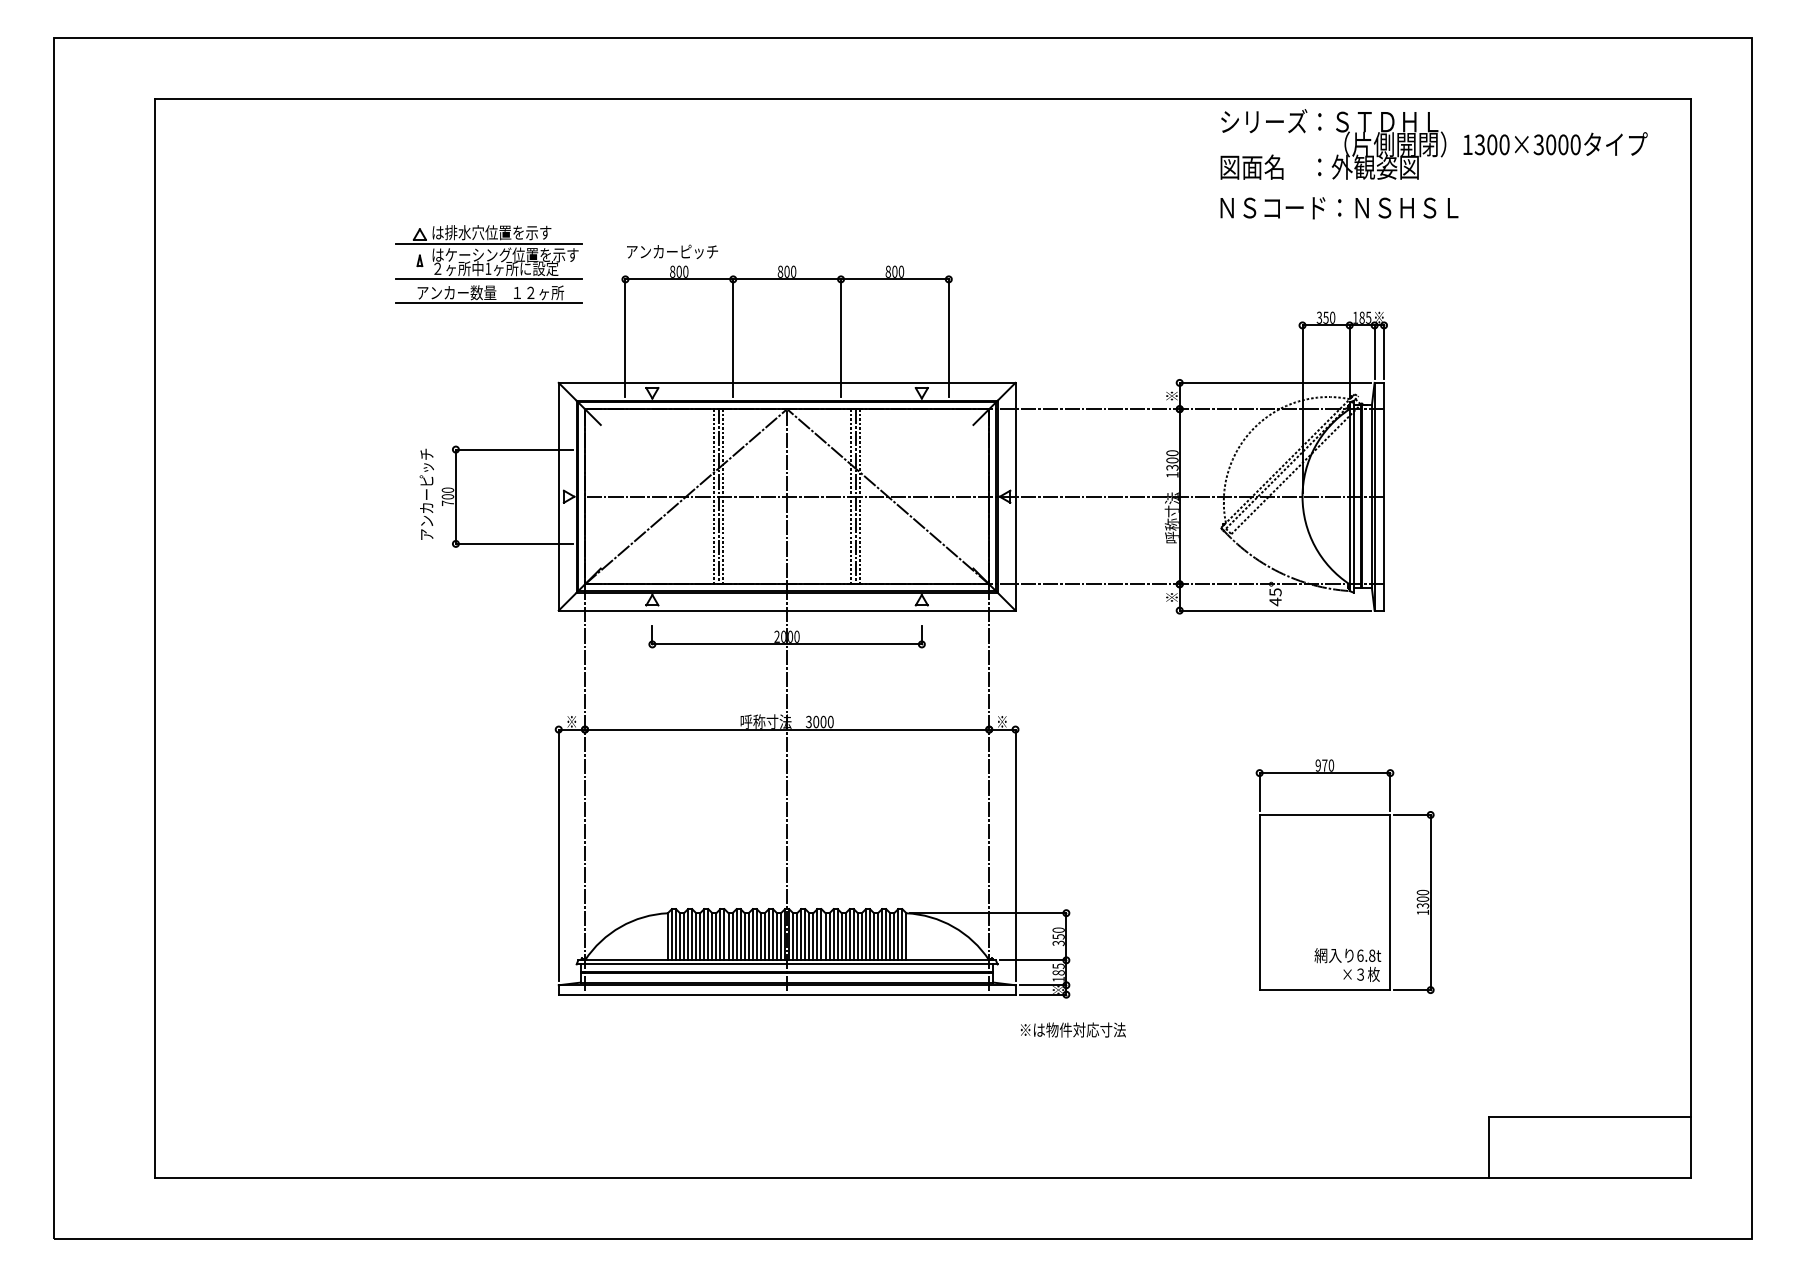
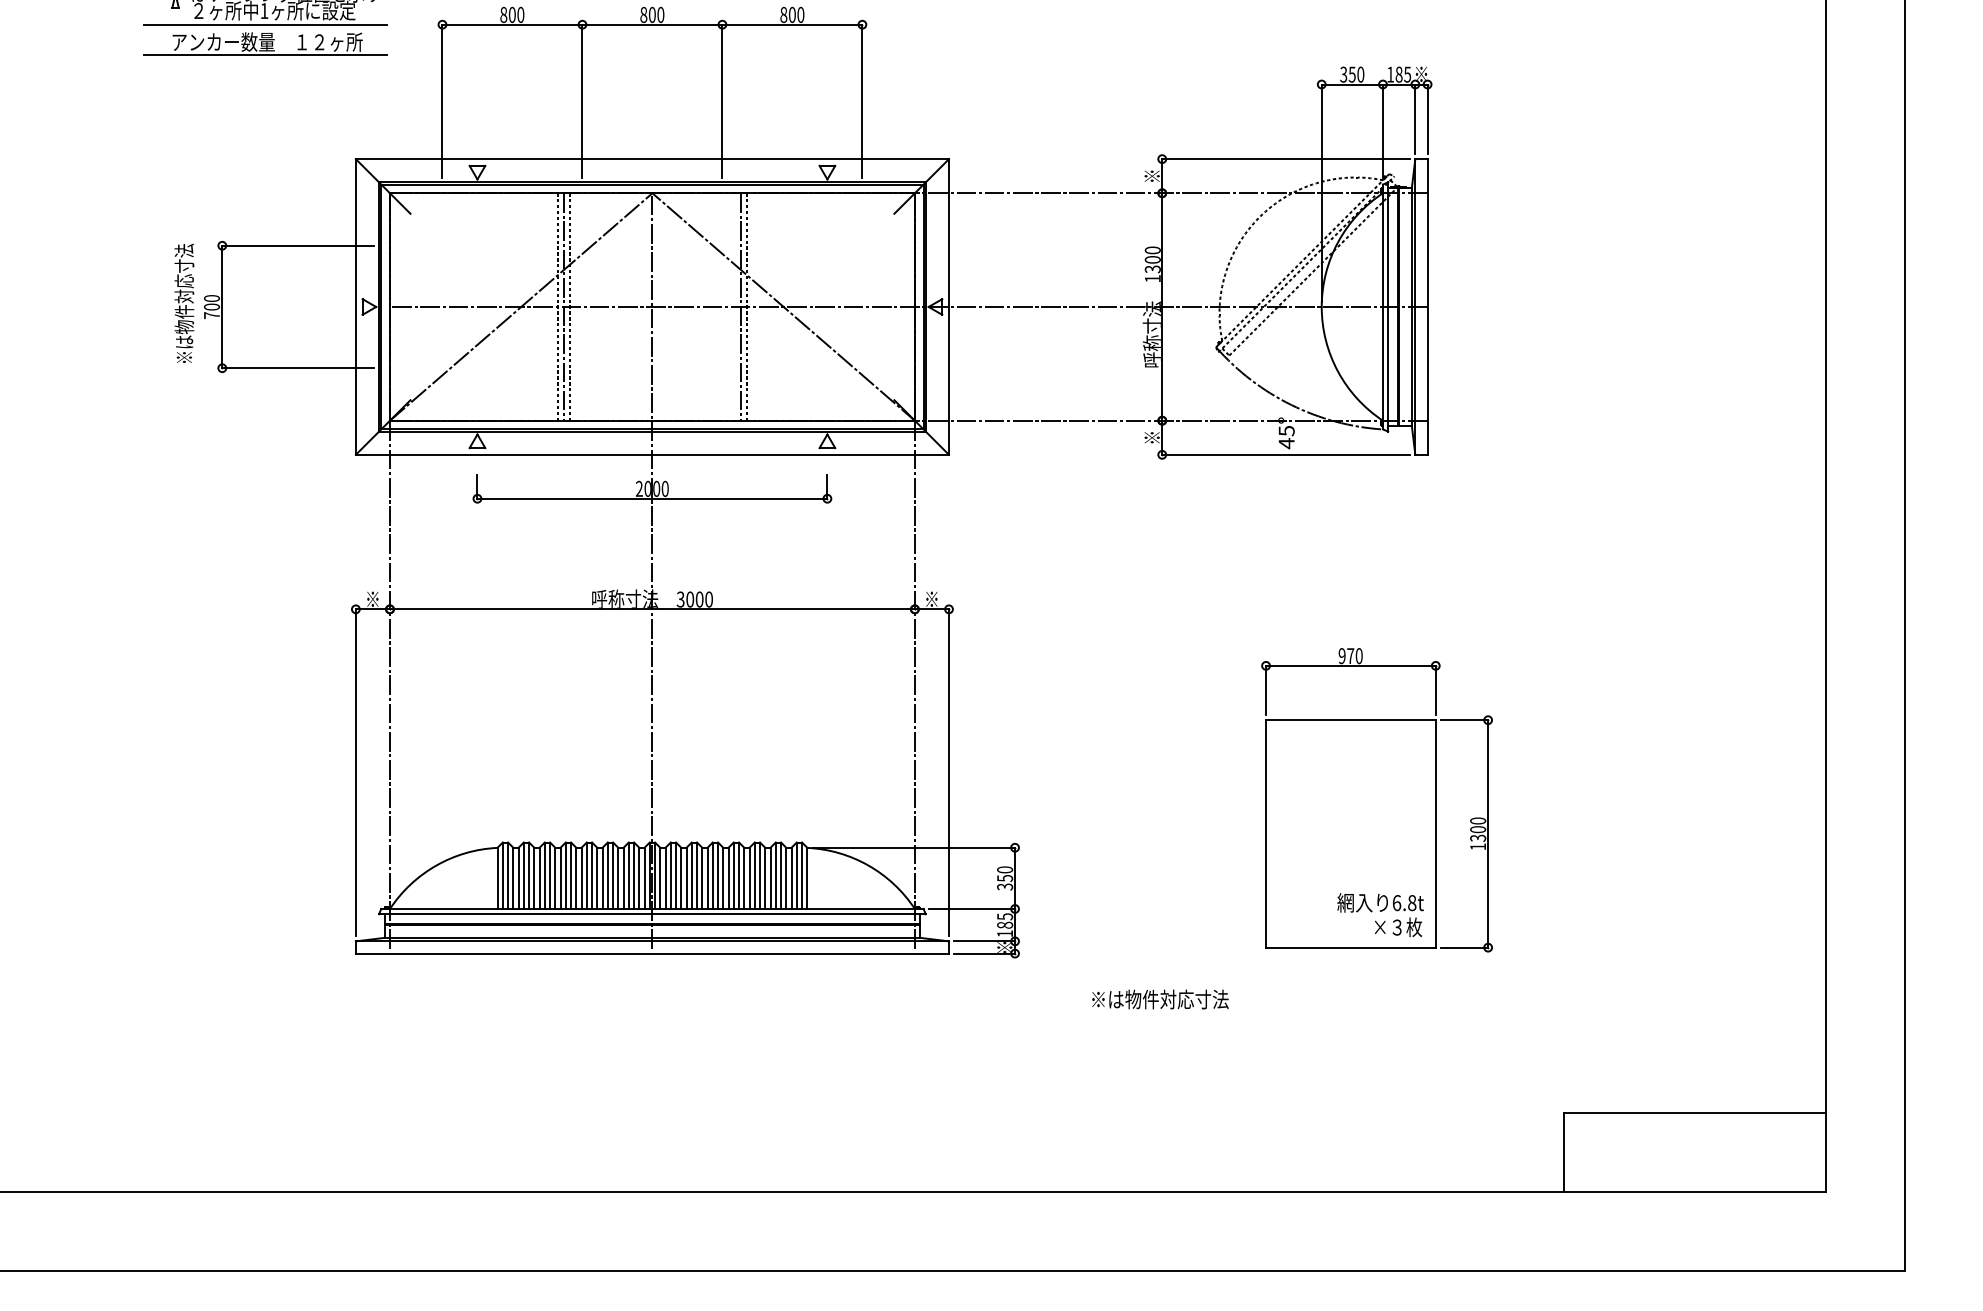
text: (426, 493) -> (184, 302), アンカーピッチ -> ※は物件対応寸法
line: (850, 496) -> (734, 306), removed
text: (1073, 1029) -> (1160, 998), moved

